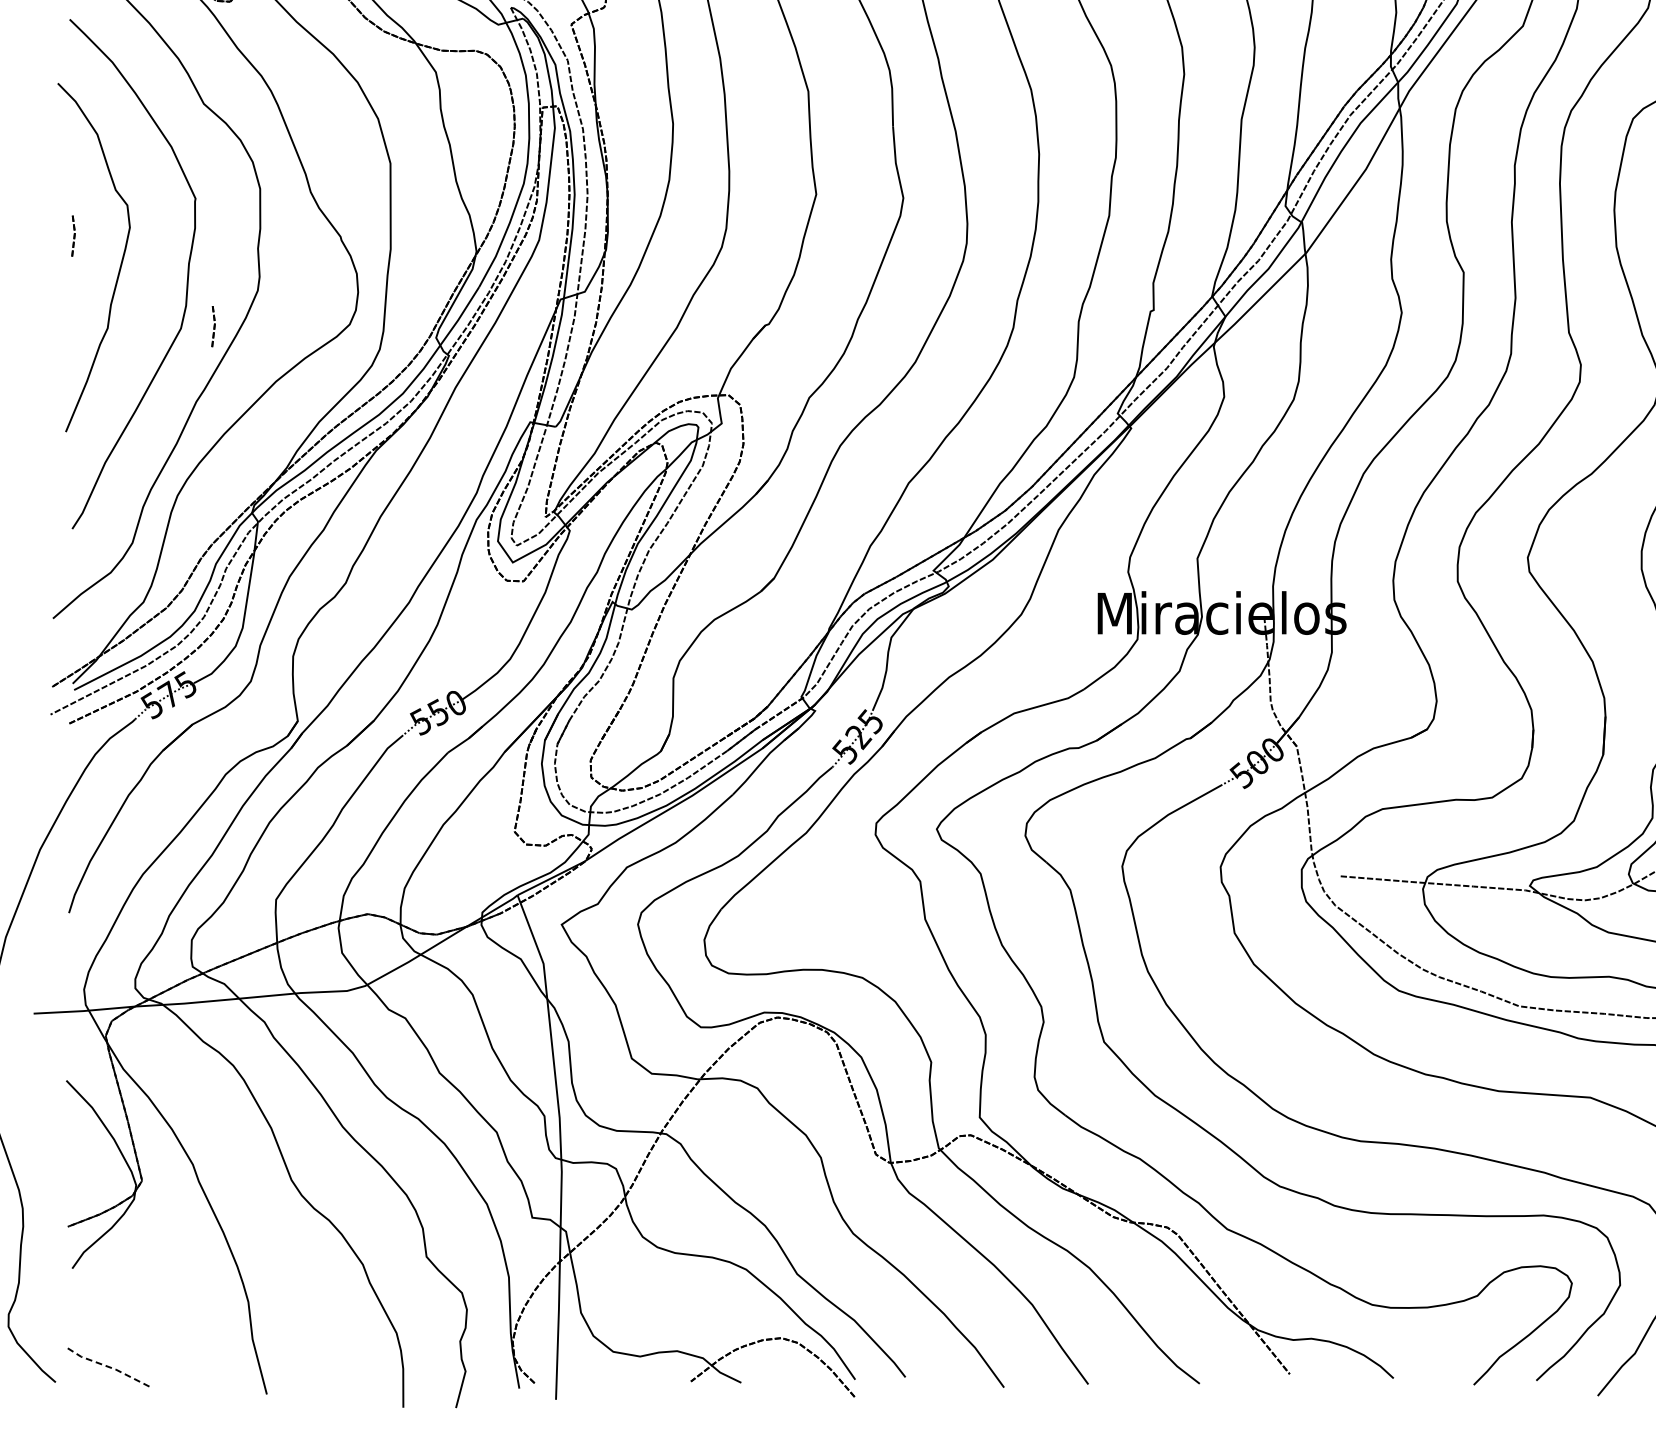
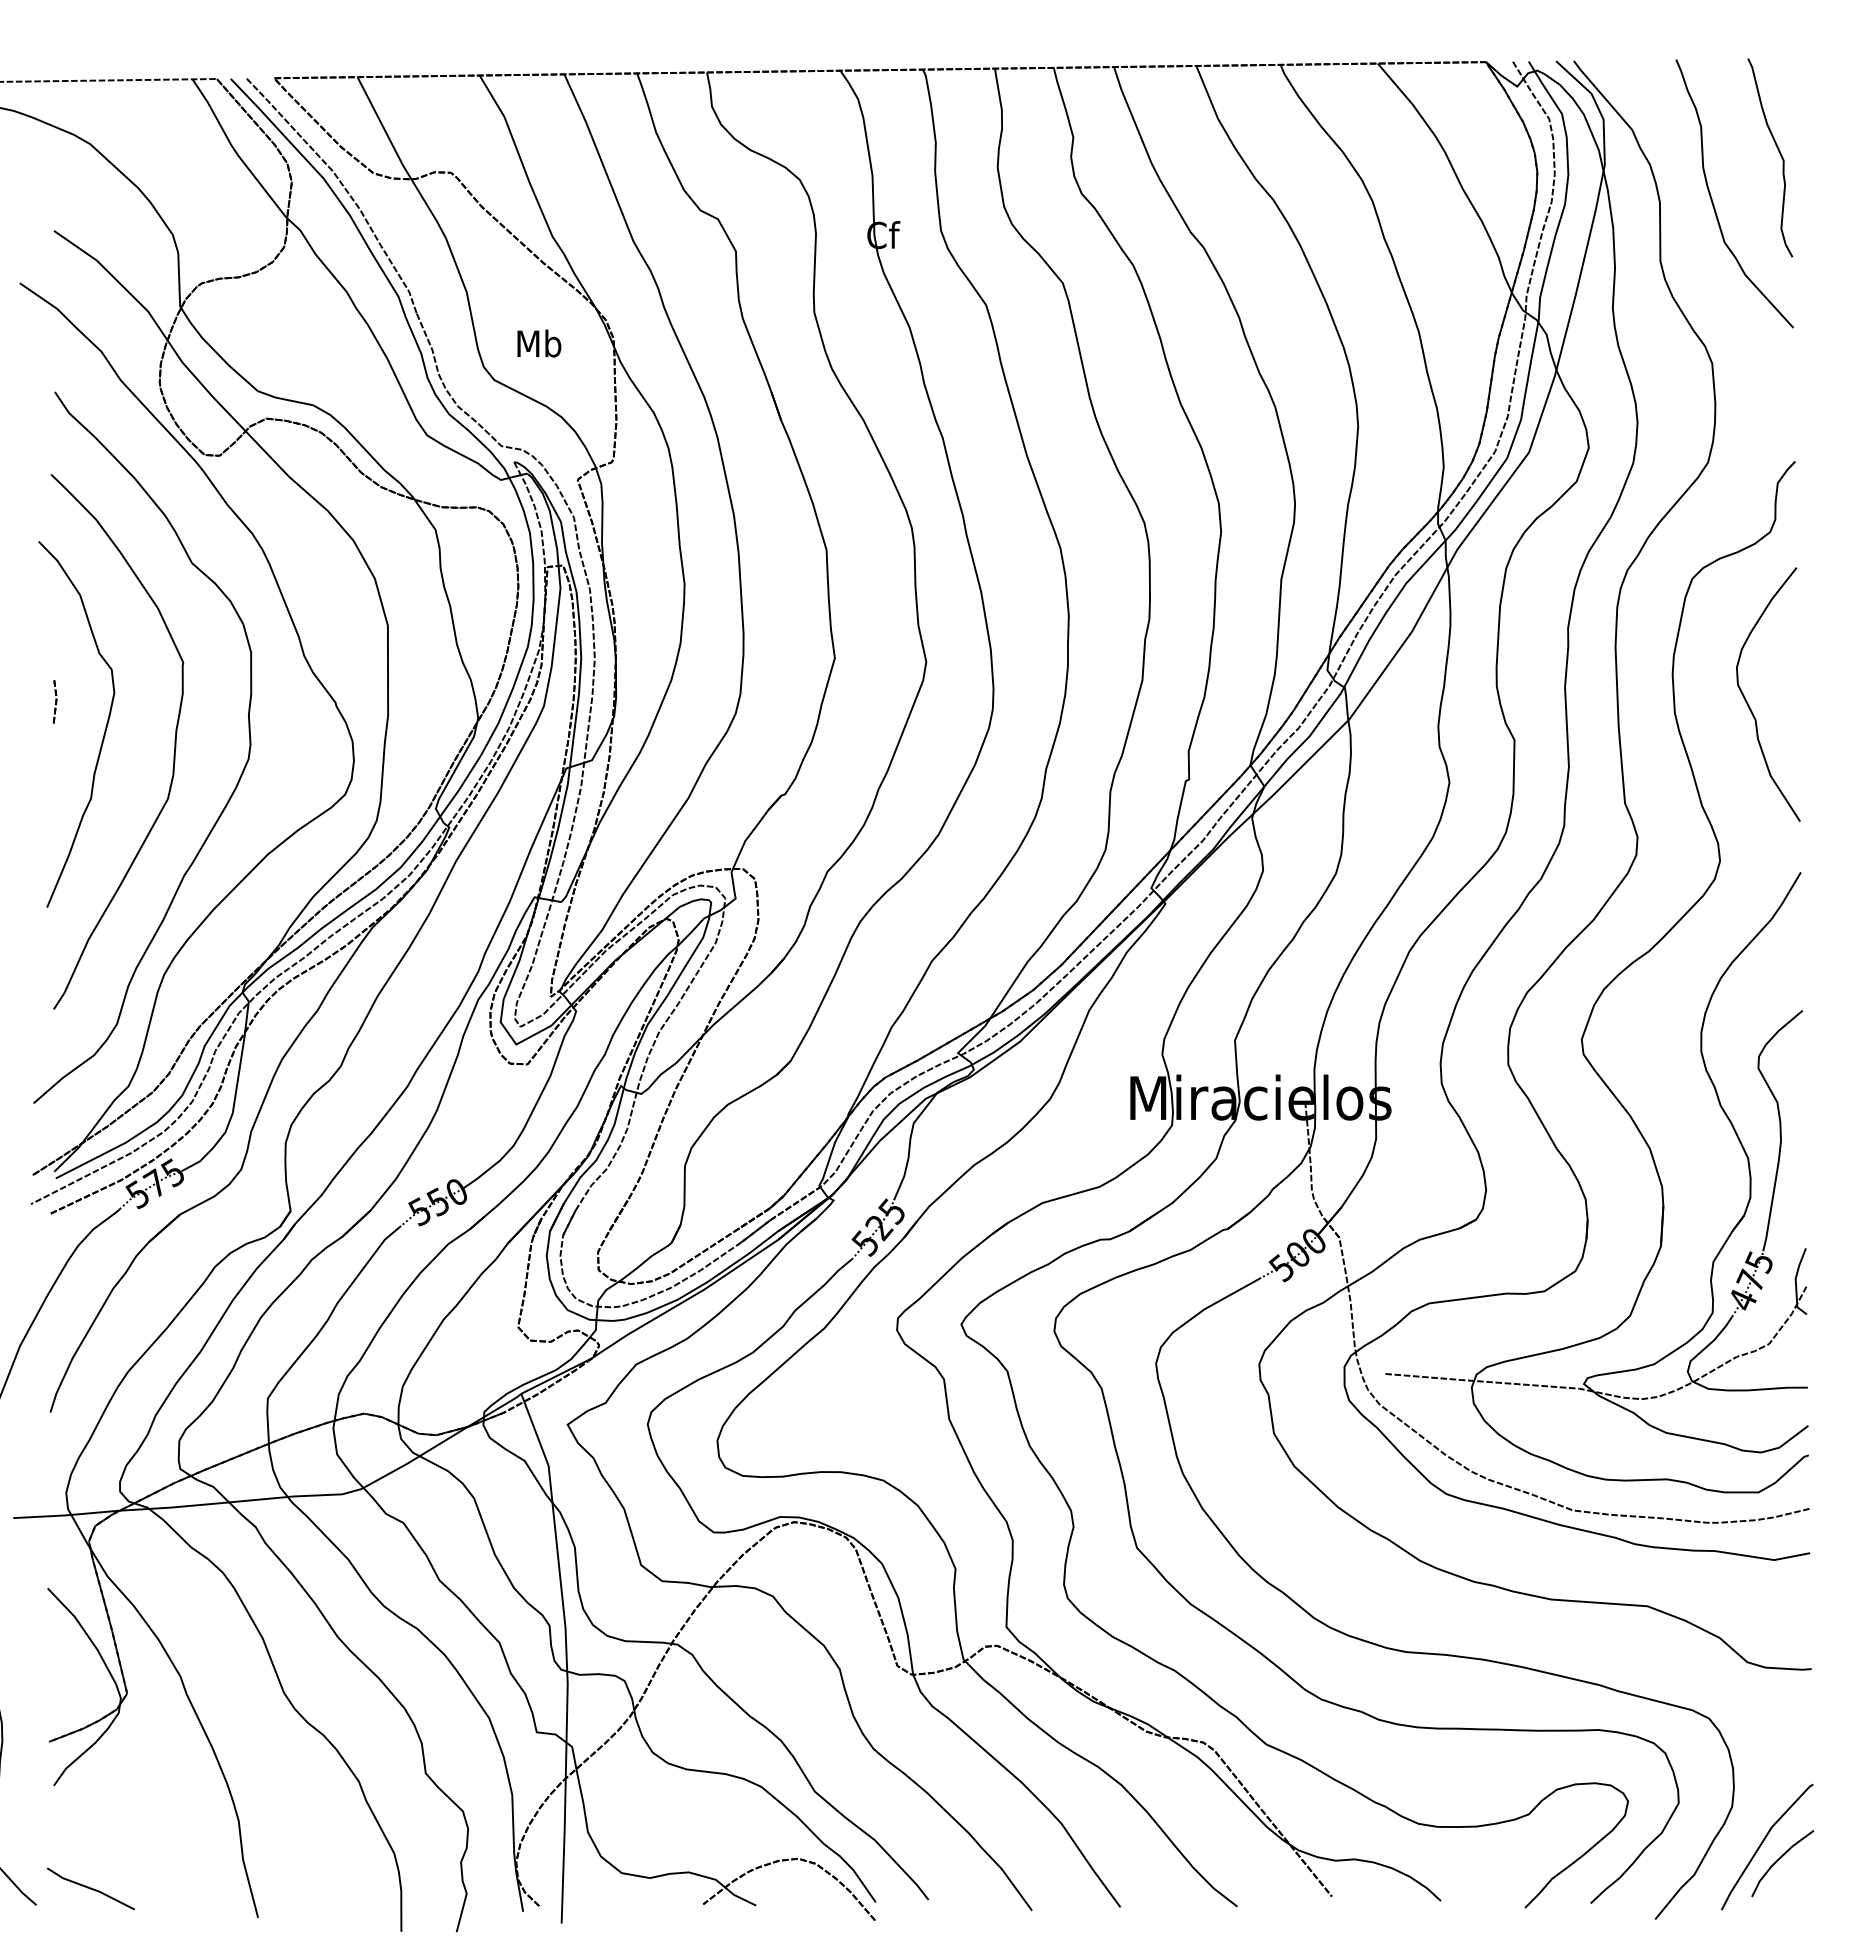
part: (212, 326) -> (201, 796), removed
line: (108, 1366) -> (91, 1888), dashed -> solid

